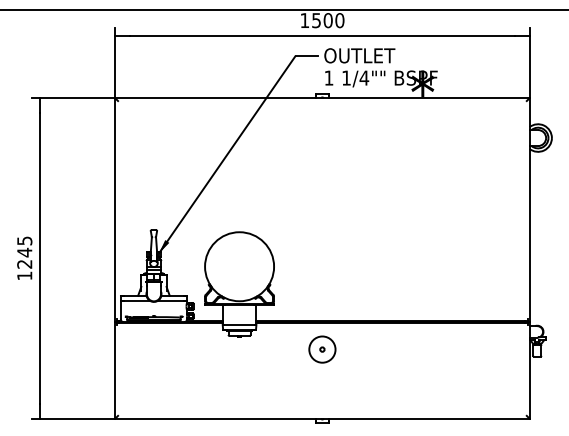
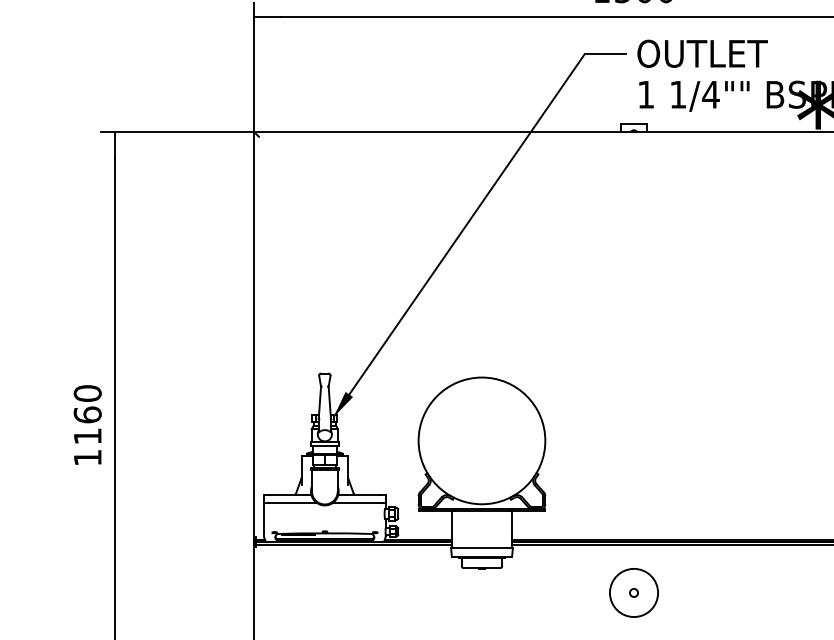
text: (24, 252) -> (87, 414), 1245 -> 1160

